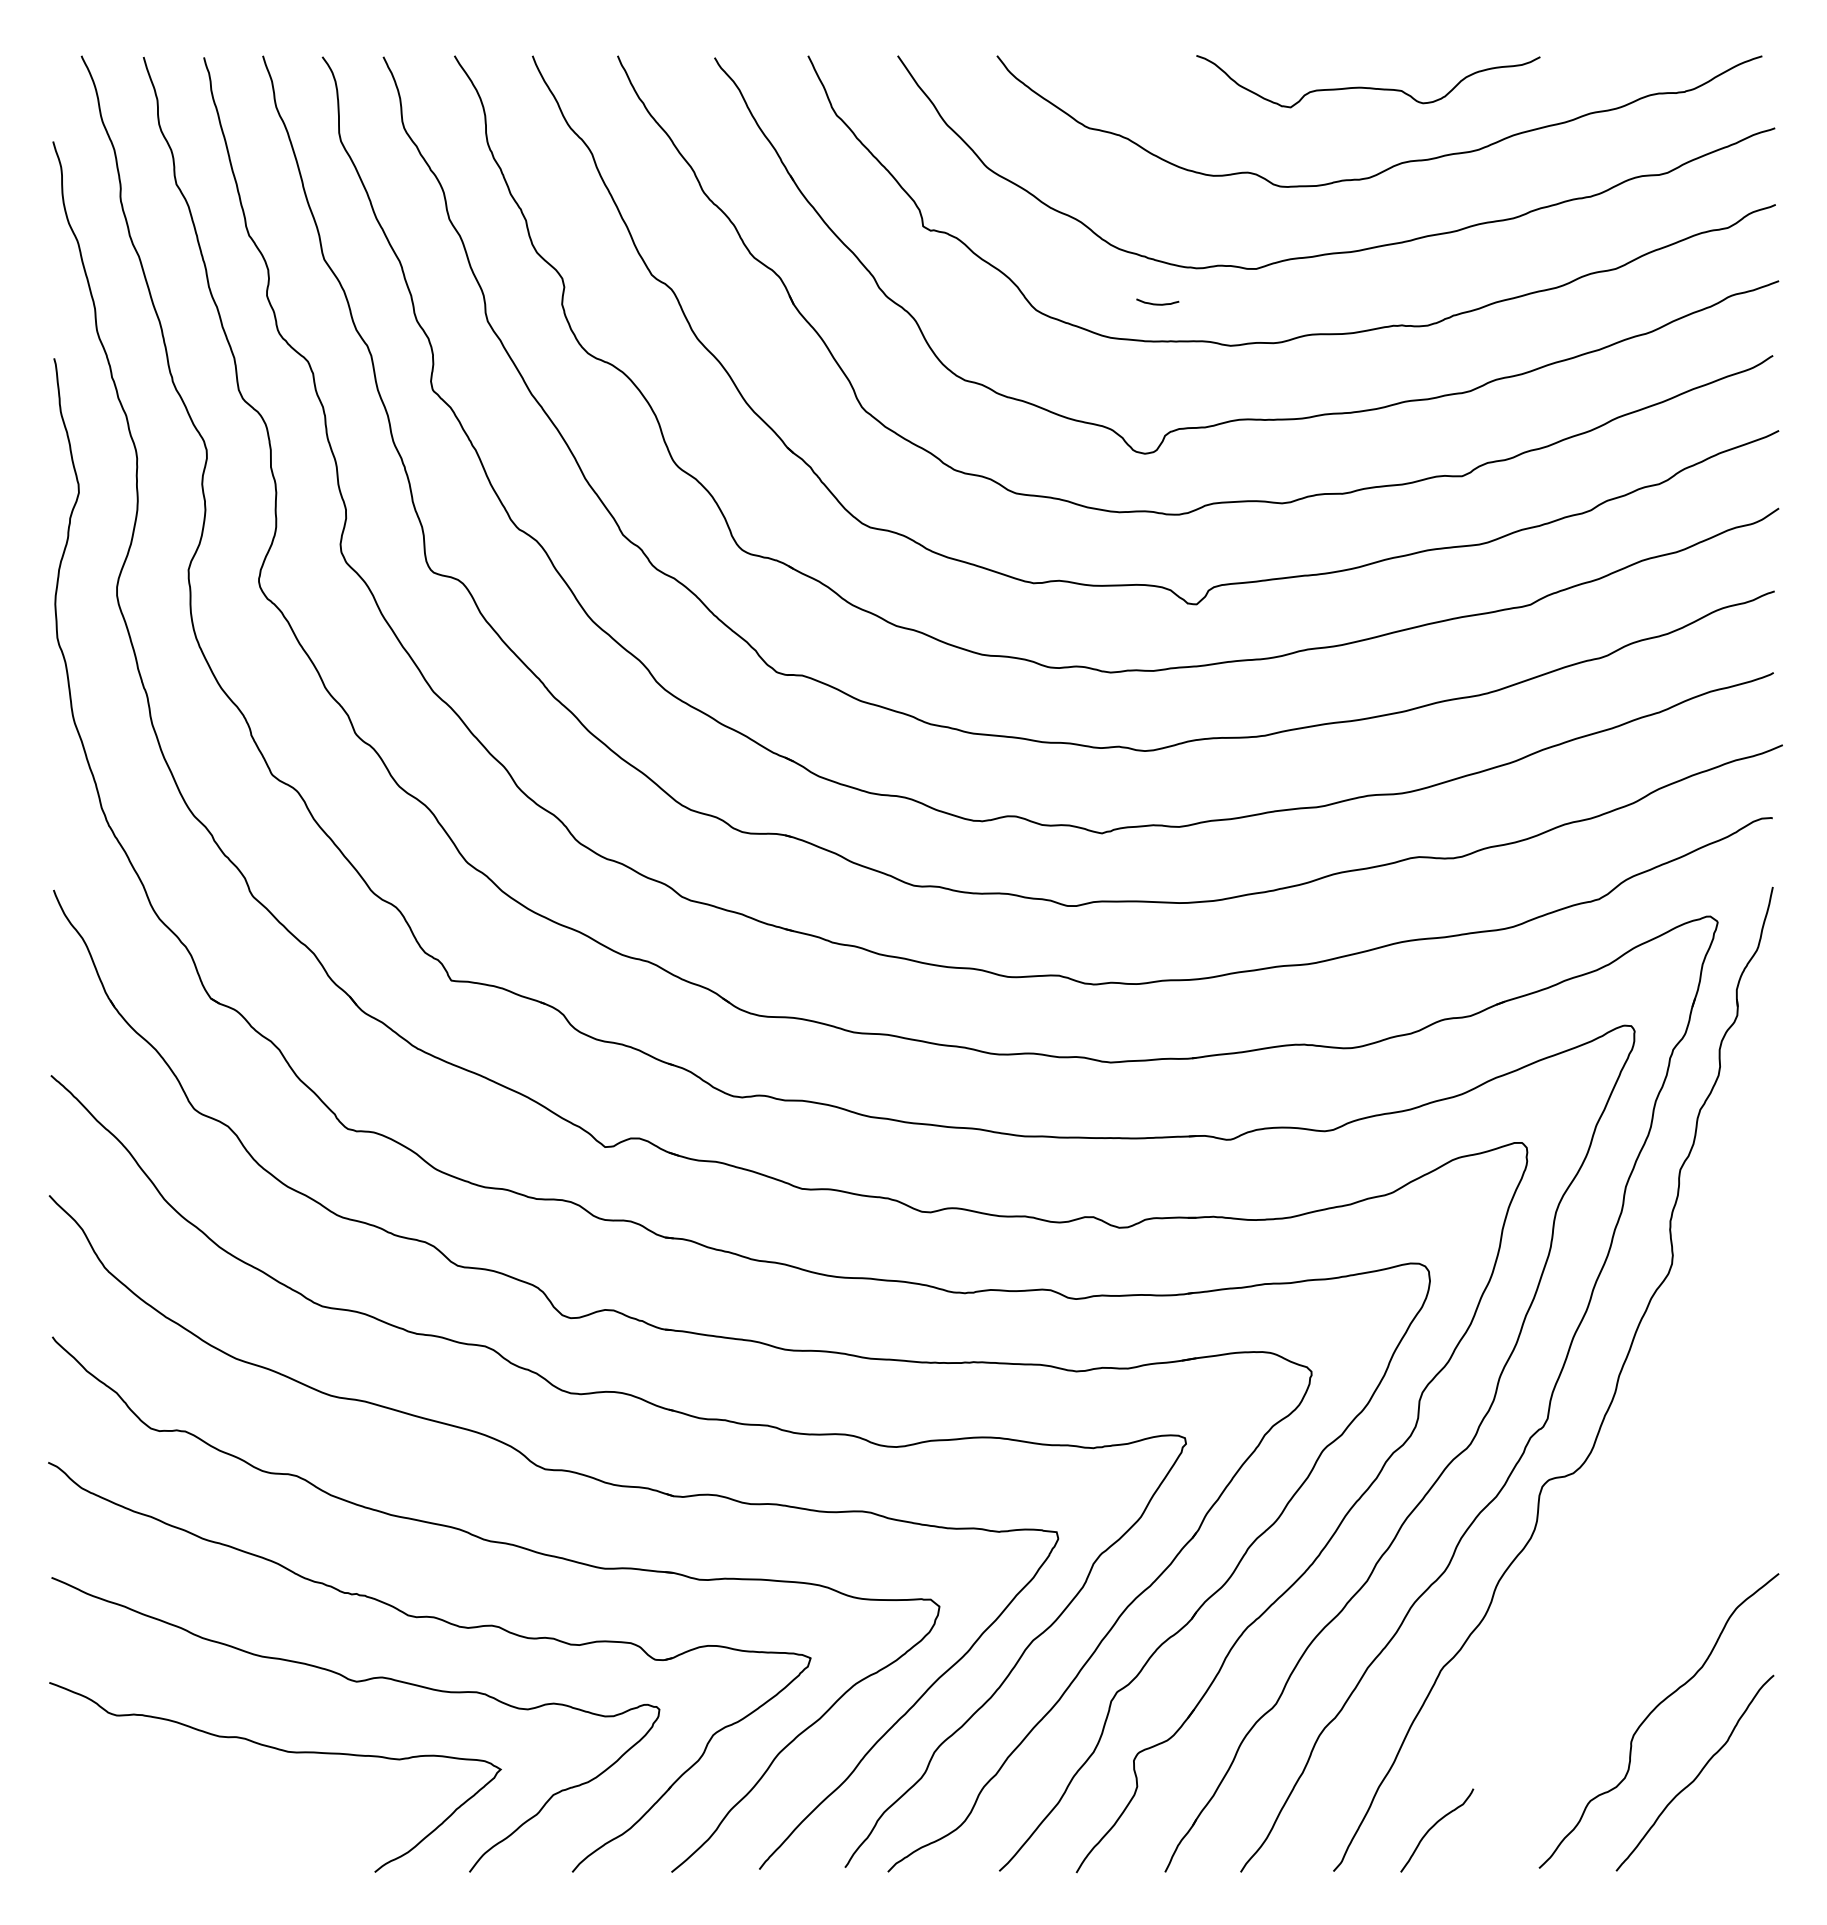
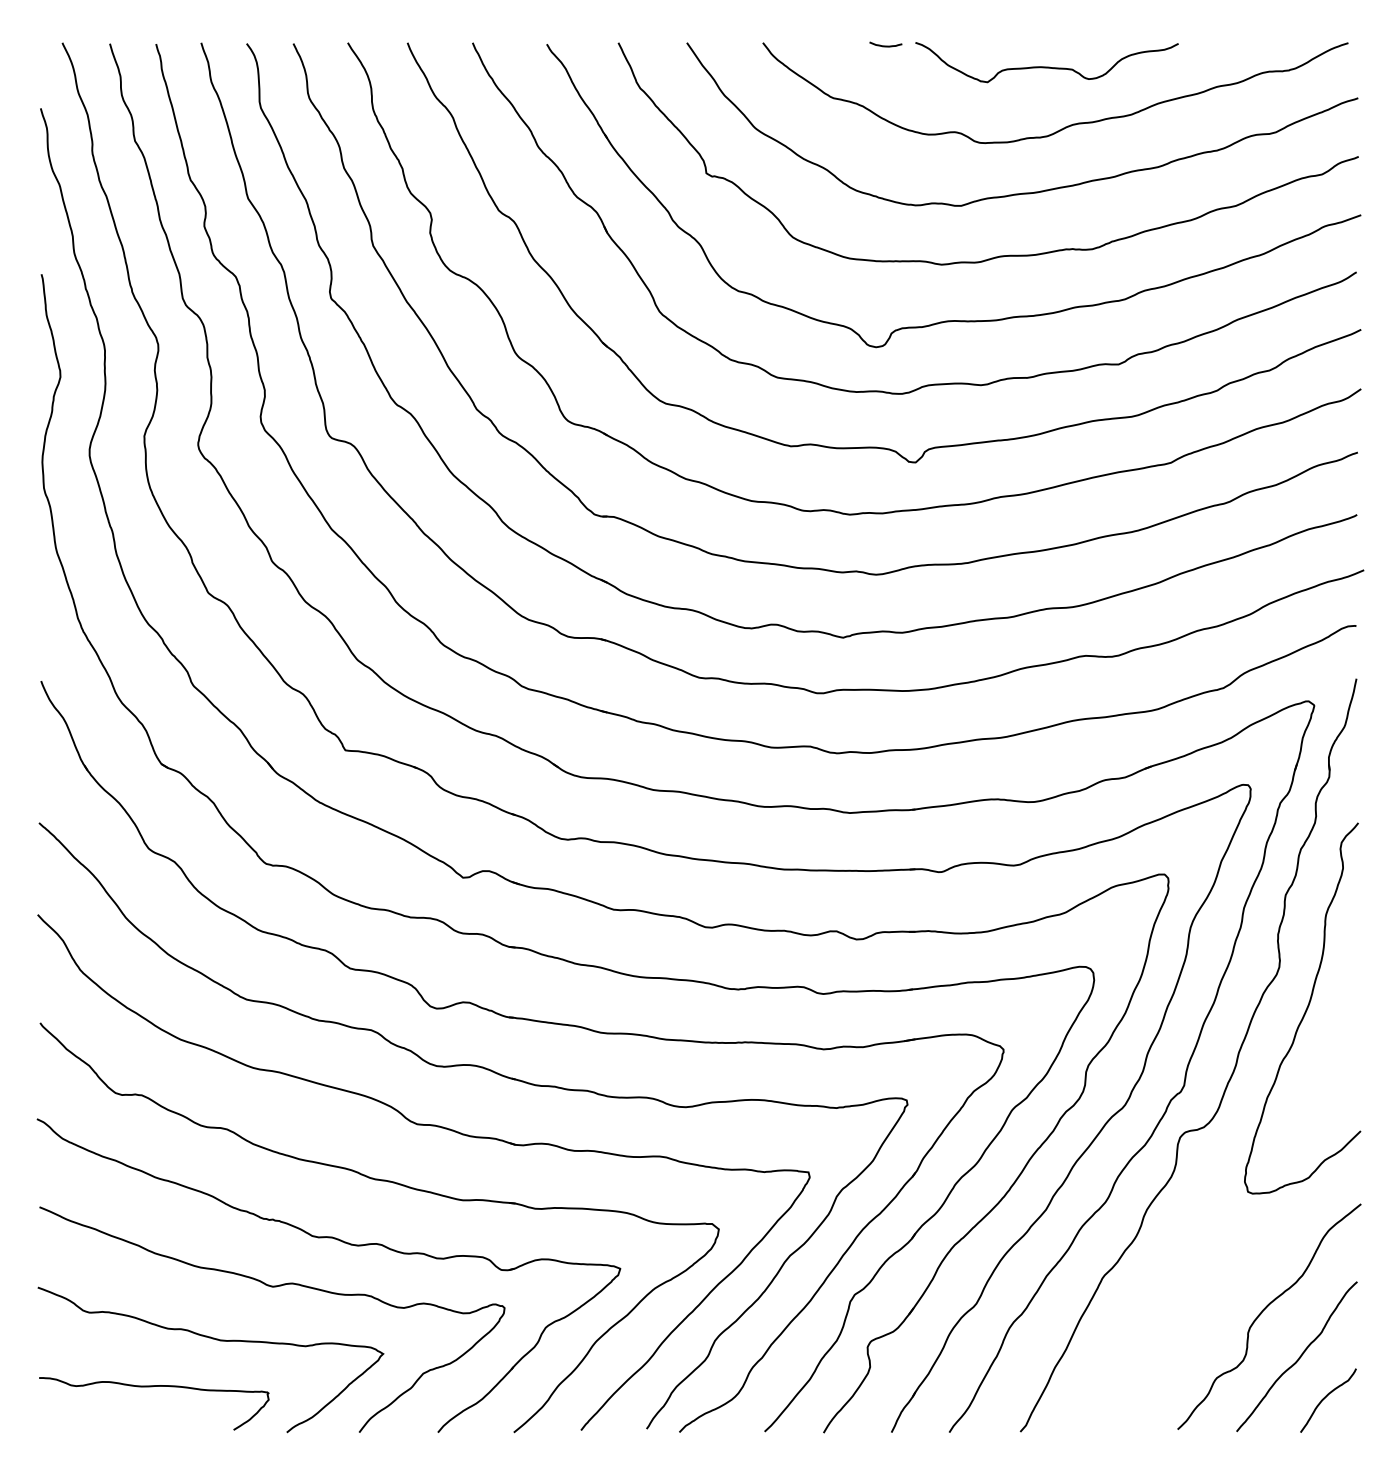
curve: (1157, 303) -> (885, 45), moved
curve: (1706, 1319) -> (1305, 1009), added
curve: (201, 1812) -> (154, 1386), added
curve: (1434, 1826) -> (1326, 1397), moved

